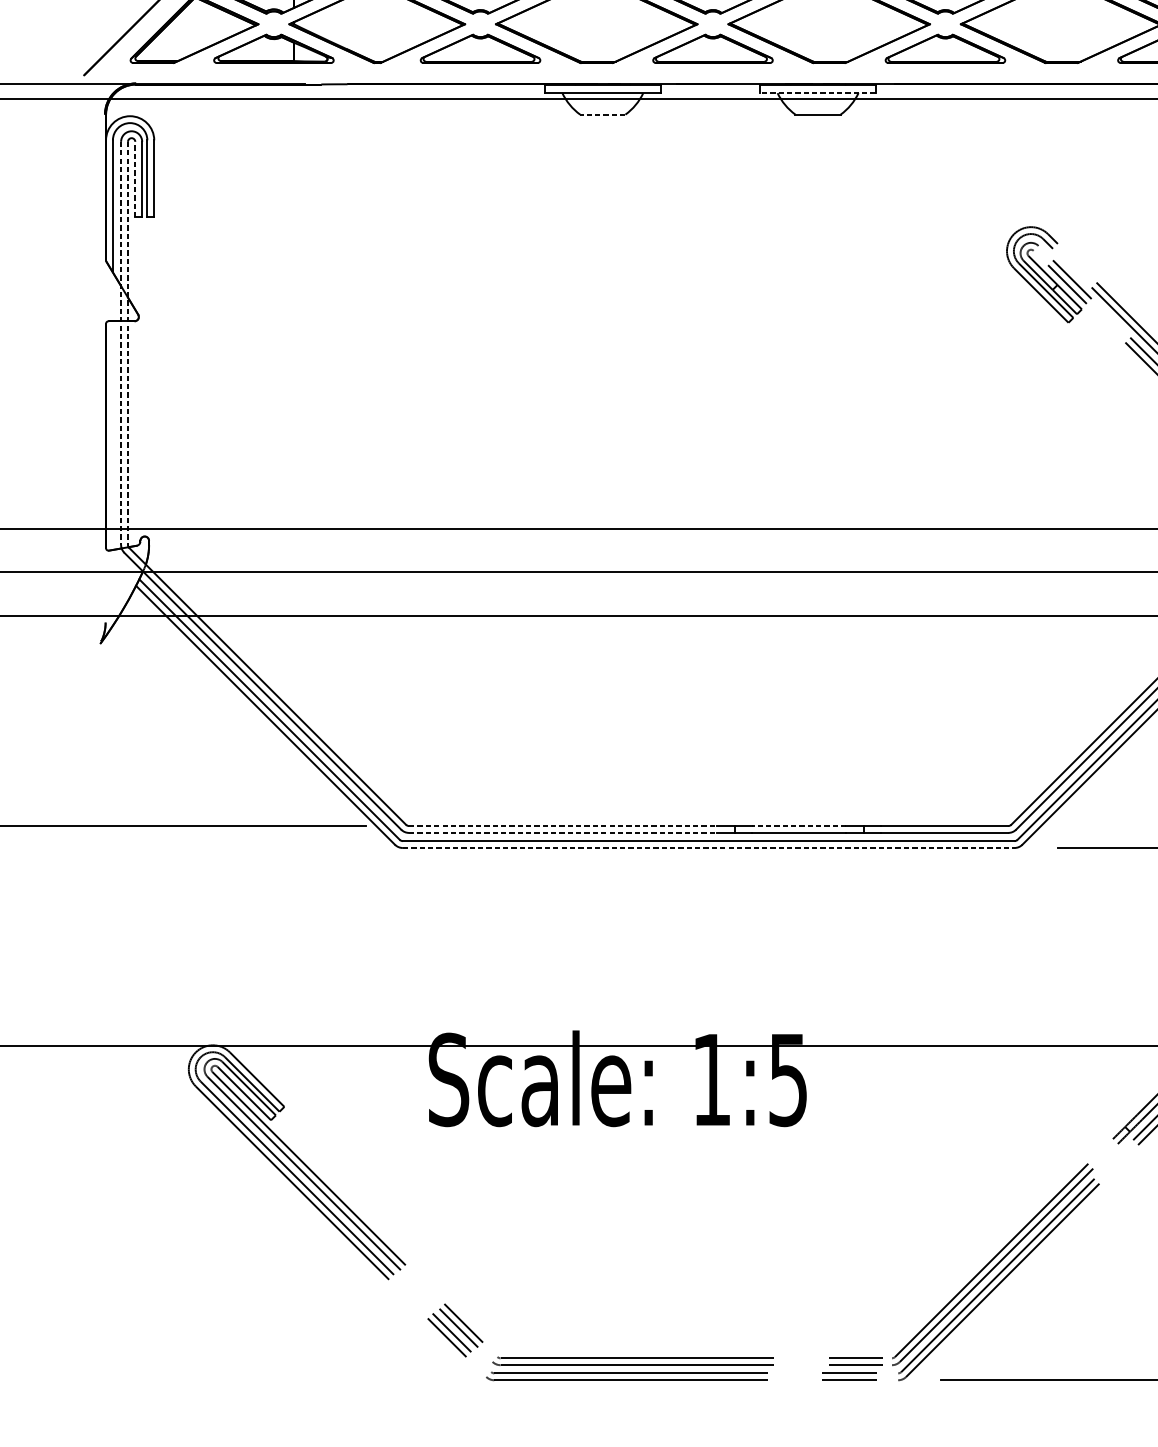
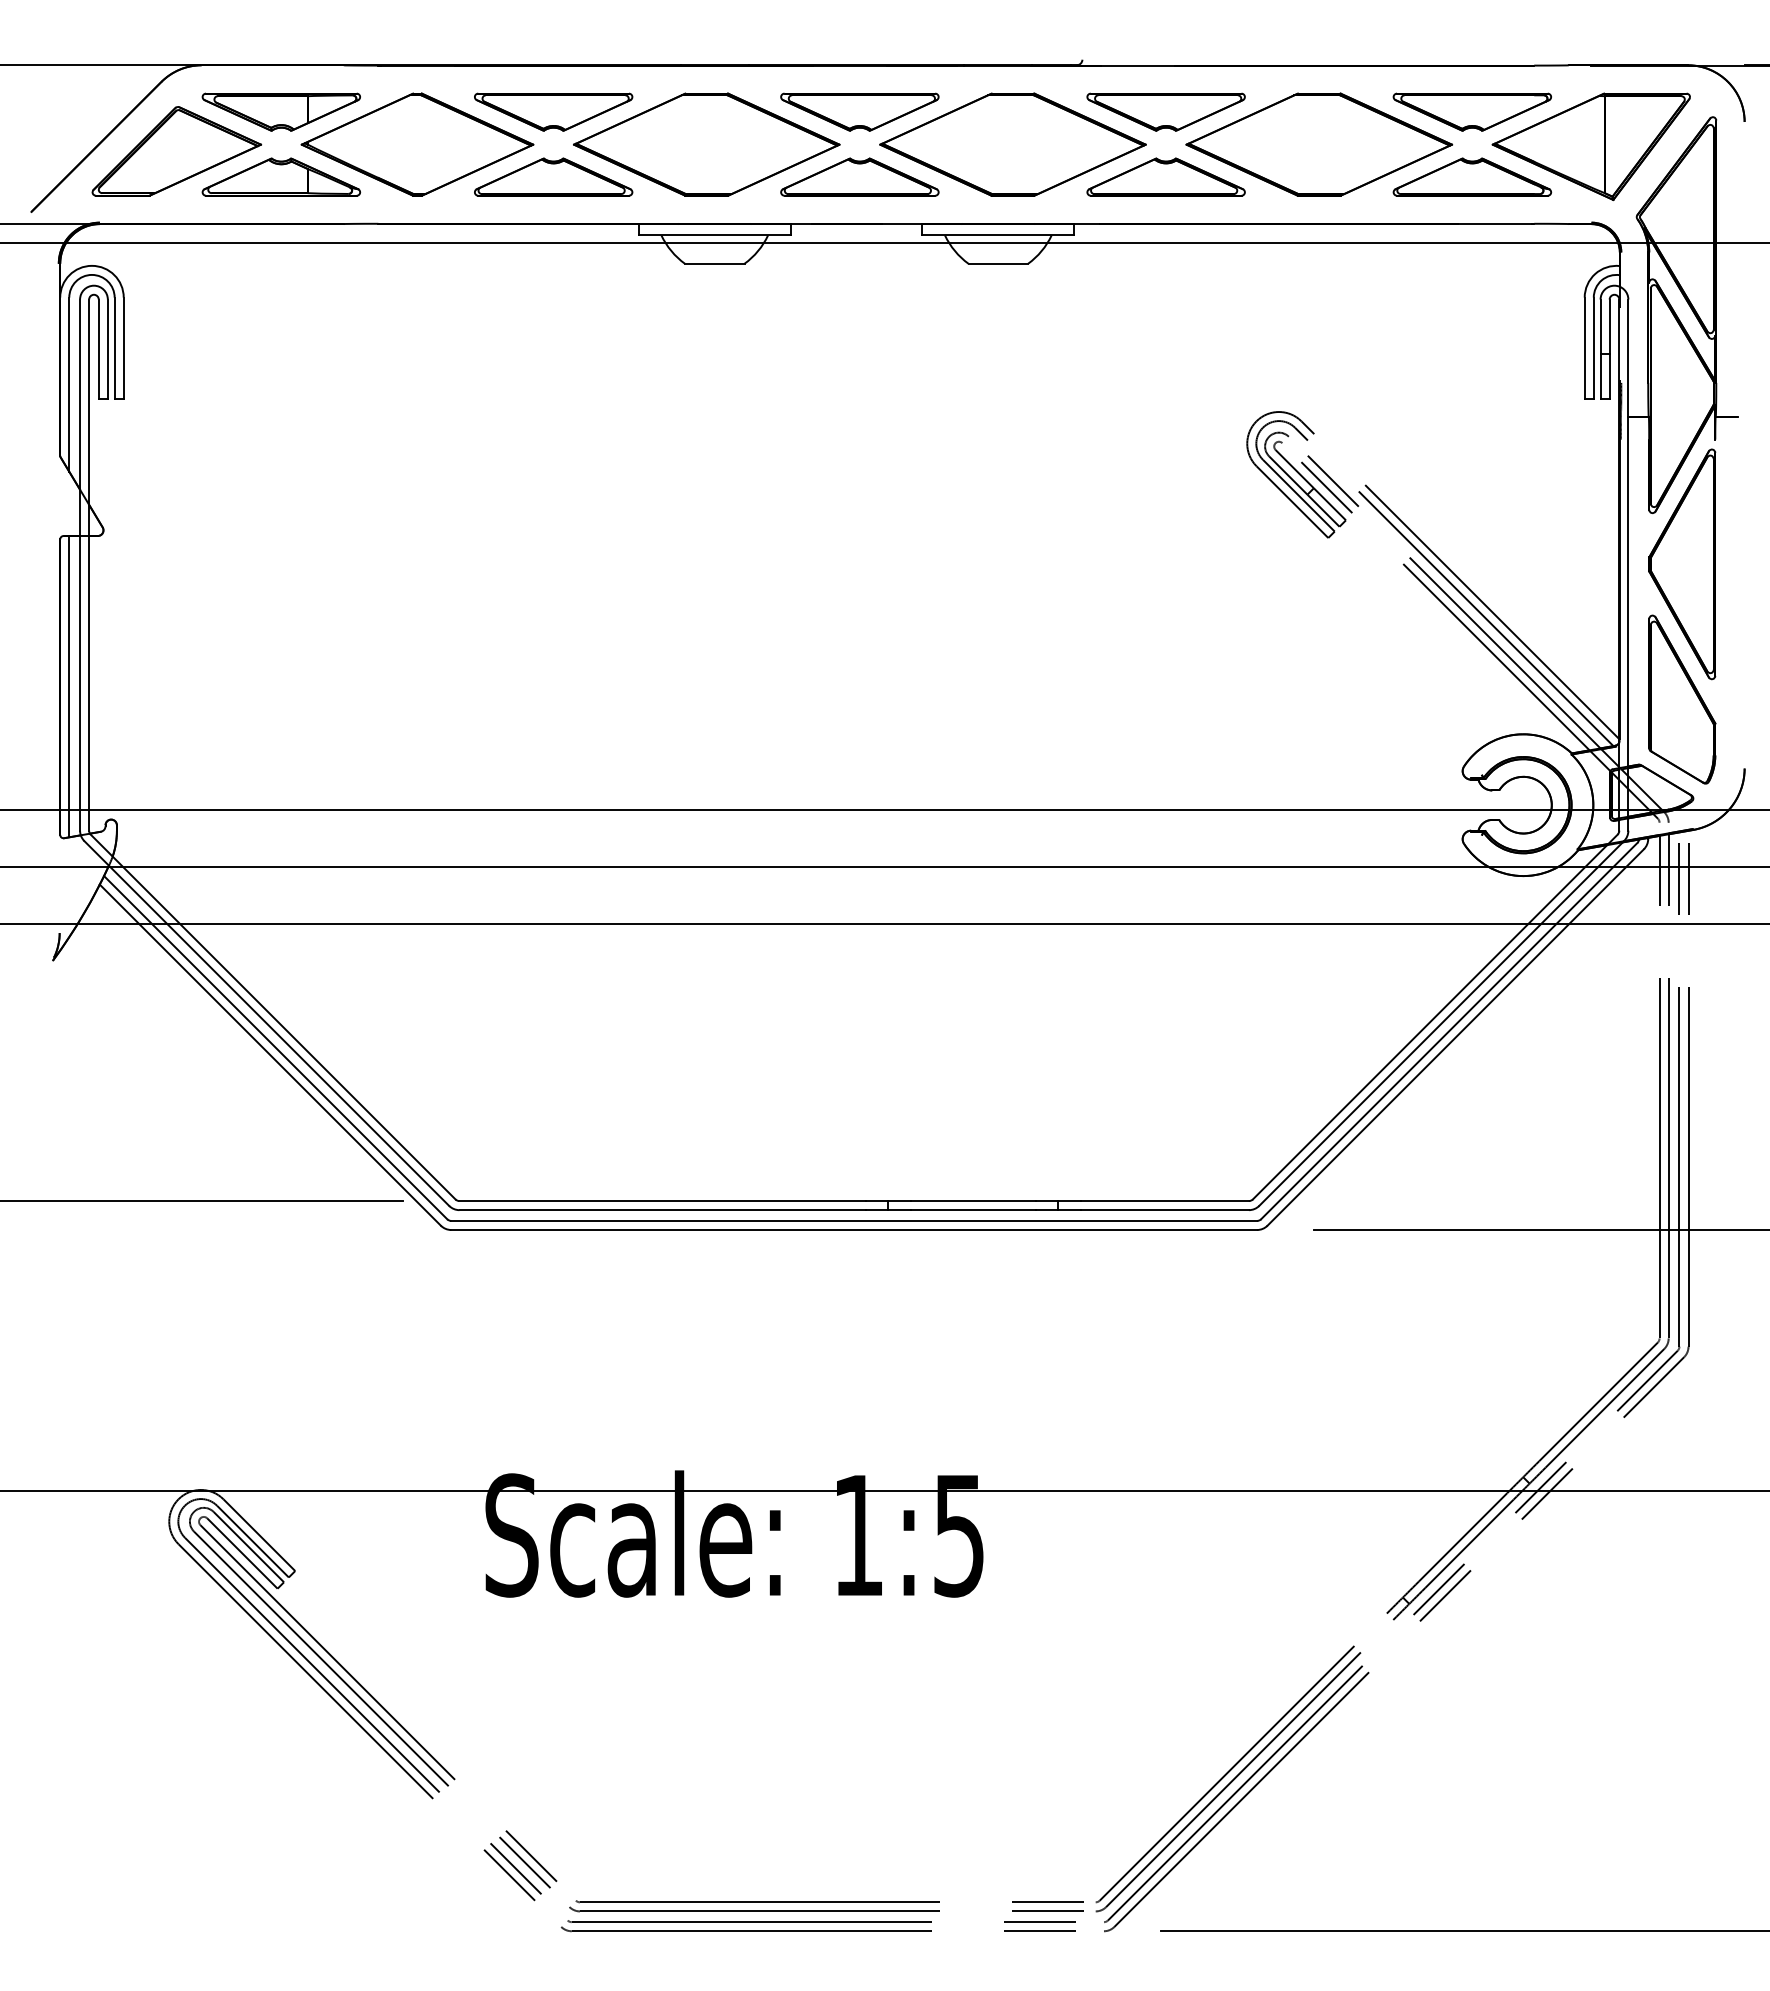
line: (818, 93) -> (998, 235), dashed -> solid
line: (602, 114) -> (714, 263), dashed -> solid
line: (135, 179) -> (98, 349), dashed -> solid
line: (121, 343) -> (80, 565), dashed -> solid
line: (128, 343) -> (89, 565), dashed -> solid
line: (113, 435) -> (69, 686), added
line: (563, 826) -> (663, 1201), dashed -> solid
line: (798, 826) -> (972, 1201), dashed -> solid
line: (563, 833) -> (663, 1210), dashed -> solid
line: (708, 848) -> (854, 1230), dashed -> solid

